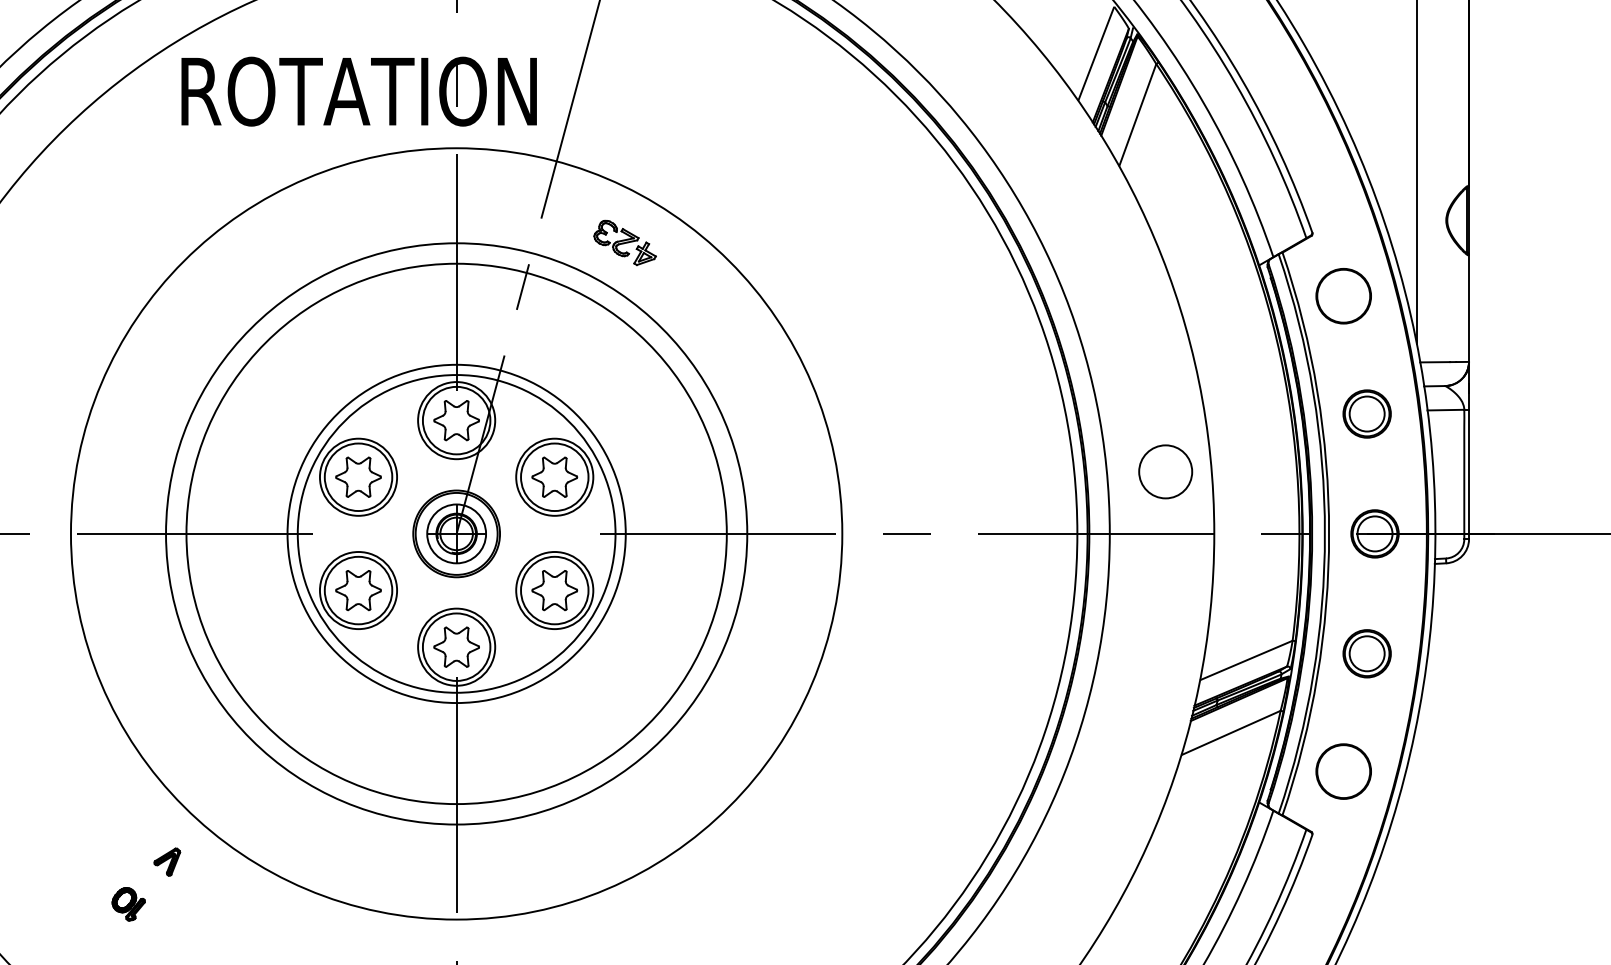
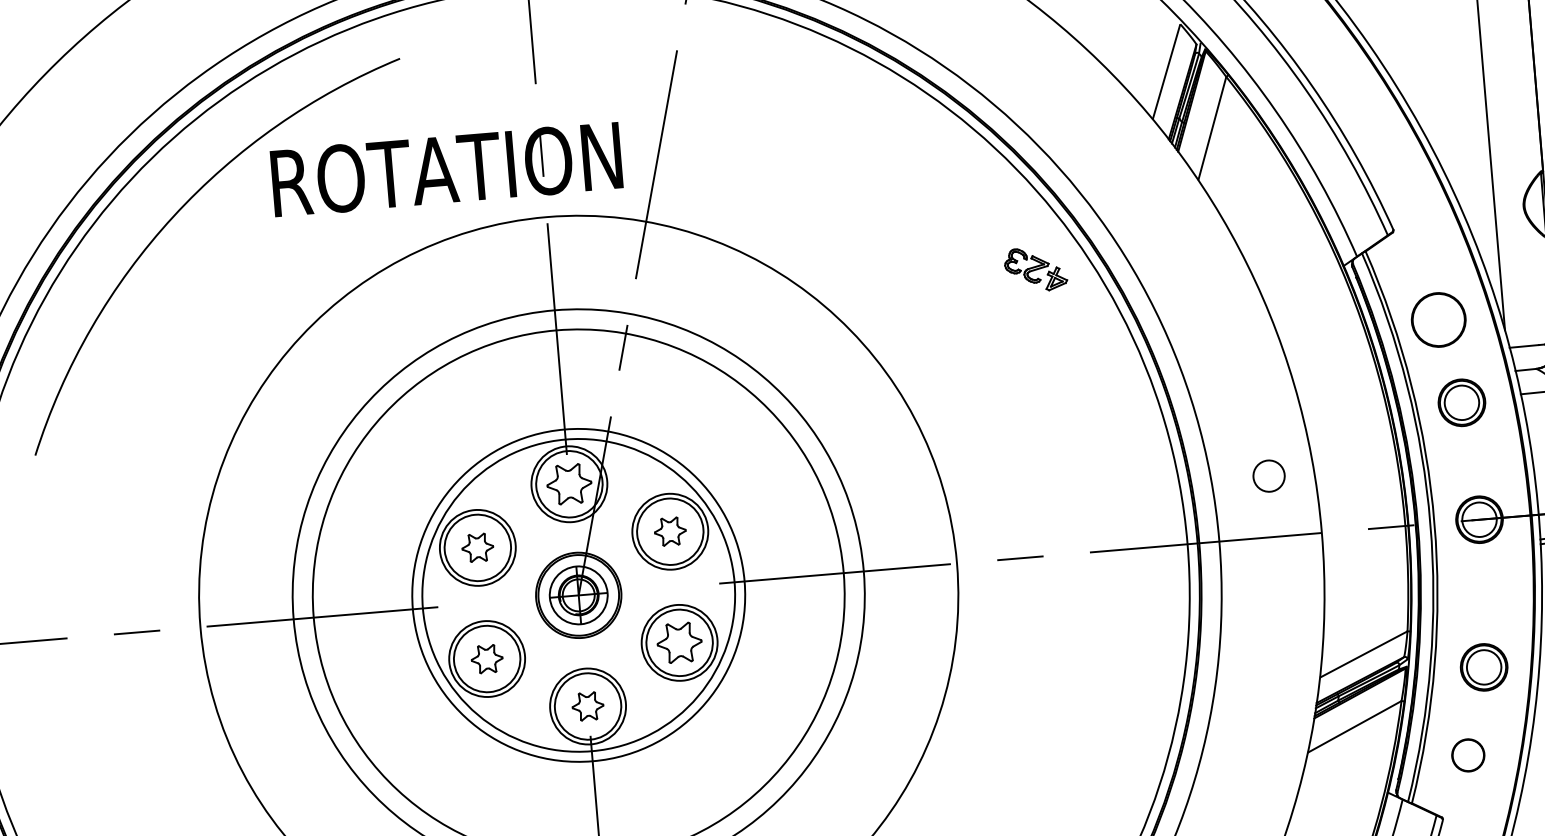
part: (624, 242) -> (1035, 269), moved
circle: (1343, 296) -> (1438, 320), moved
circle: (1165, 471) -> (1268, 475), size x0.6
part: (358, 476) -> (477, 547), size x0.7
part: (554, 476) -> (669, 531), size x0.7
part: (358, 590) -> (487, 658), size x0.7
part: (456, 646) -> (587, 705), size x0.7
part: (1366, 653) -> (1483, 667), moved
circle: (1343, 771) -> (1468, 755), size x0.6

